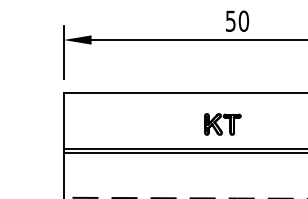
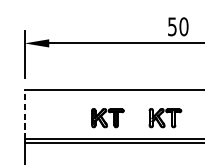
line: (63, 120) -> (24, 114), solid -> dashed
part: (157, 124) -> (107, 118), added

